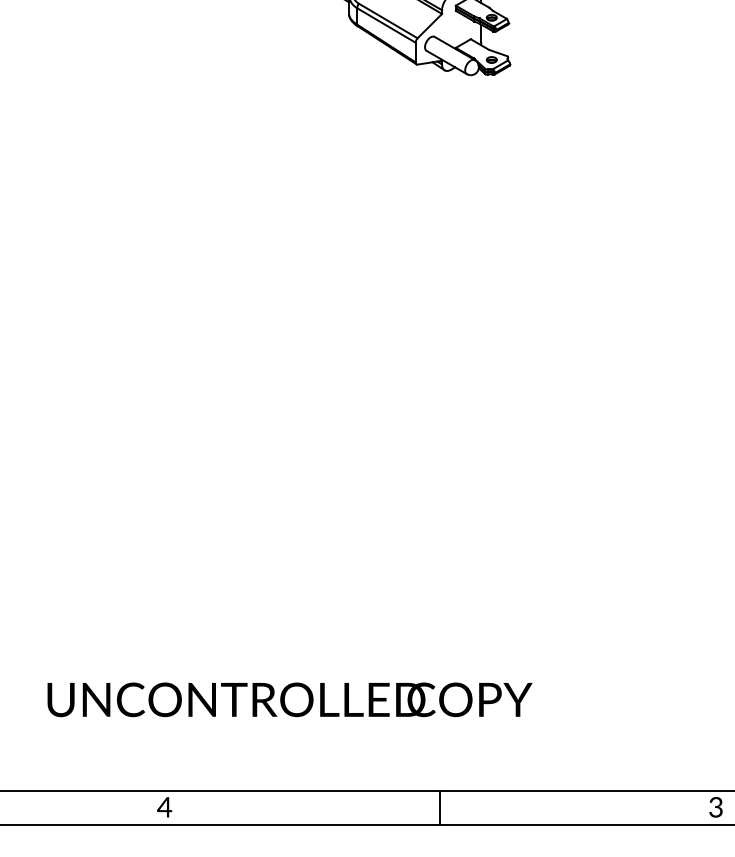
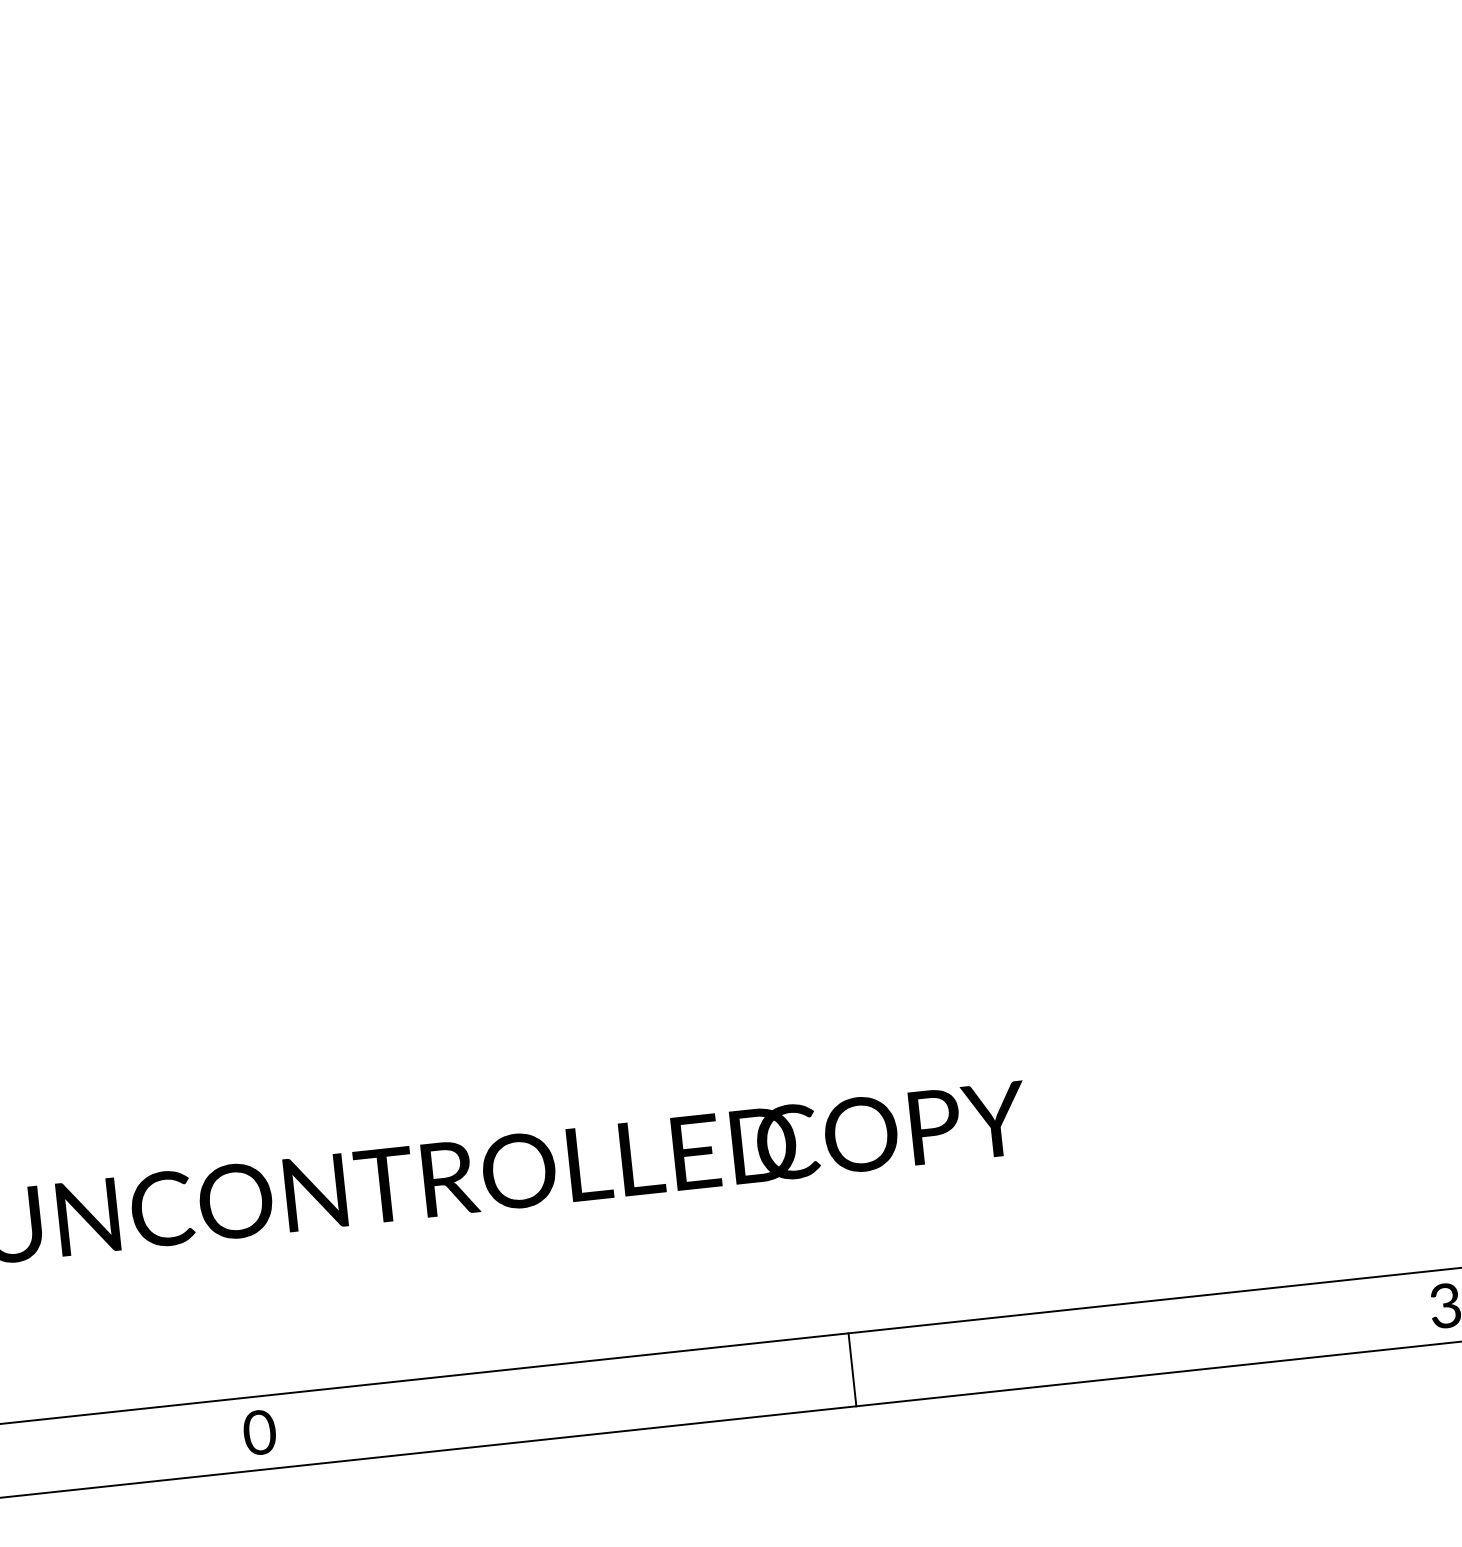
text: (164, 807) -> (259, 1433), 4 -> 0

